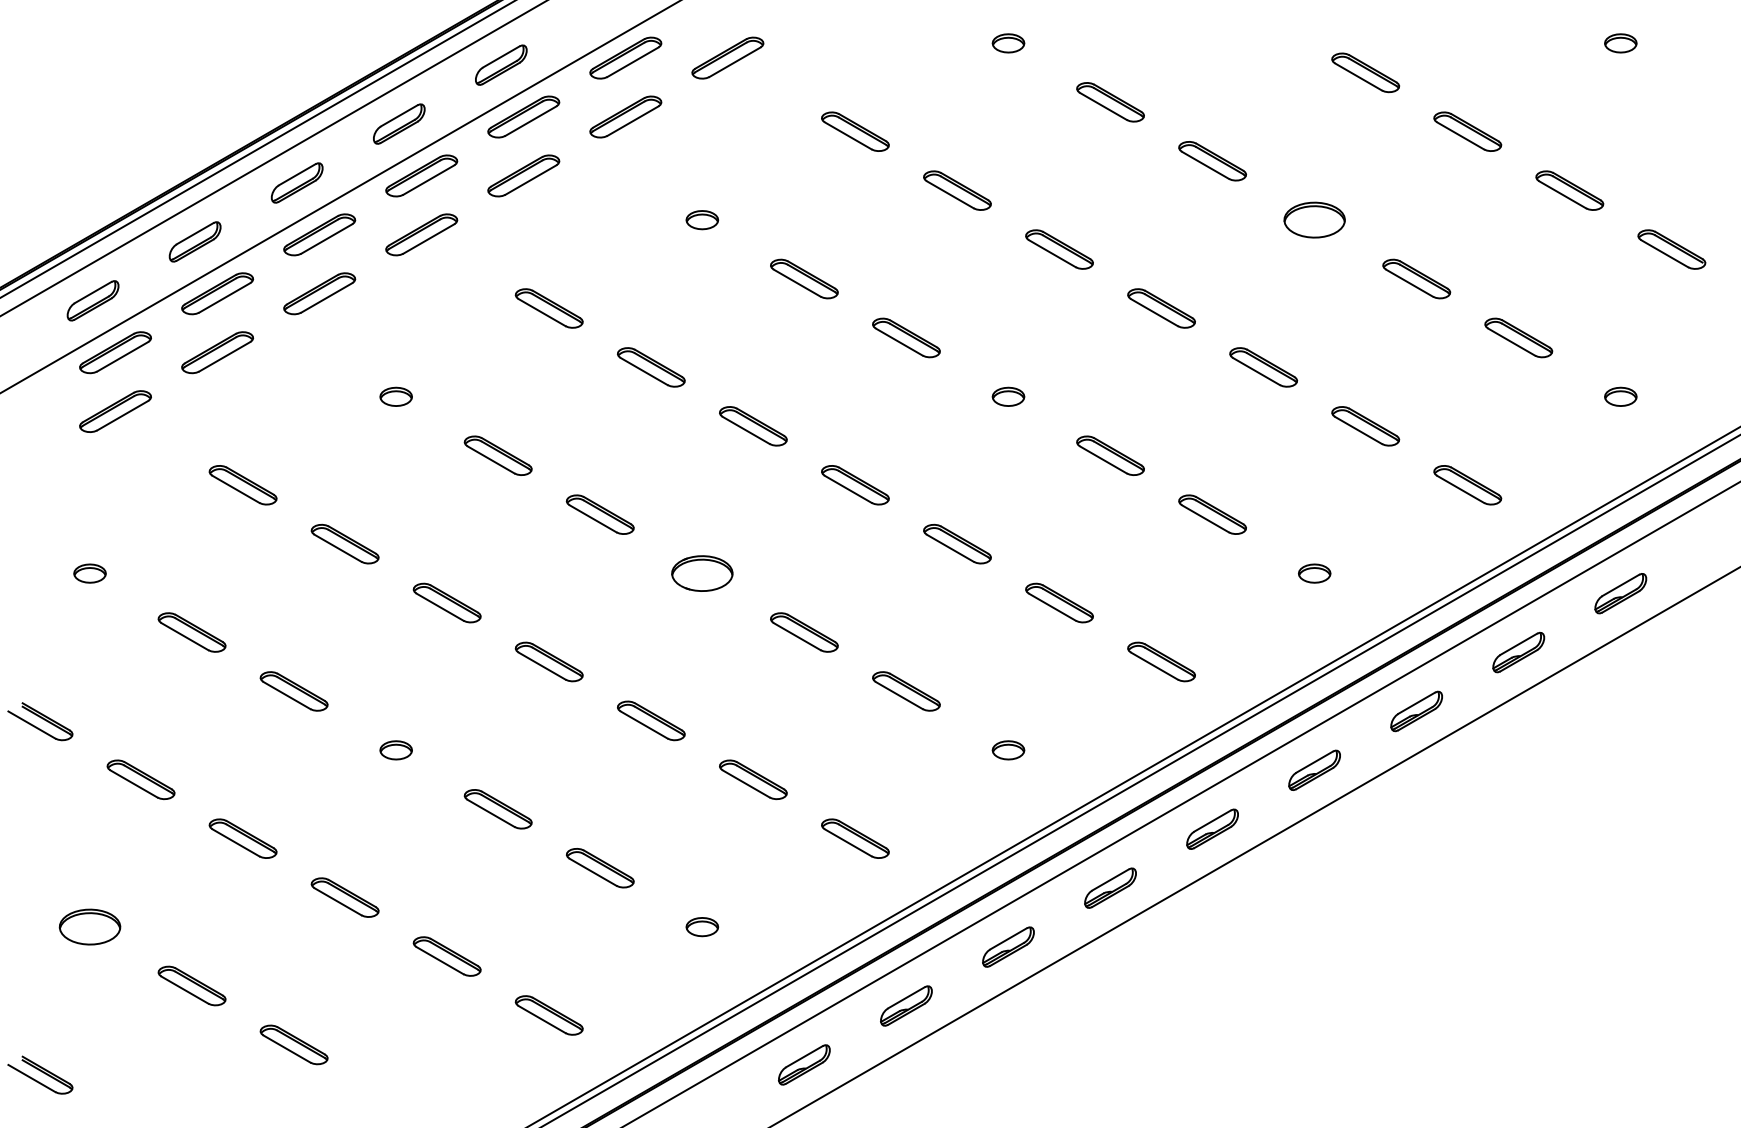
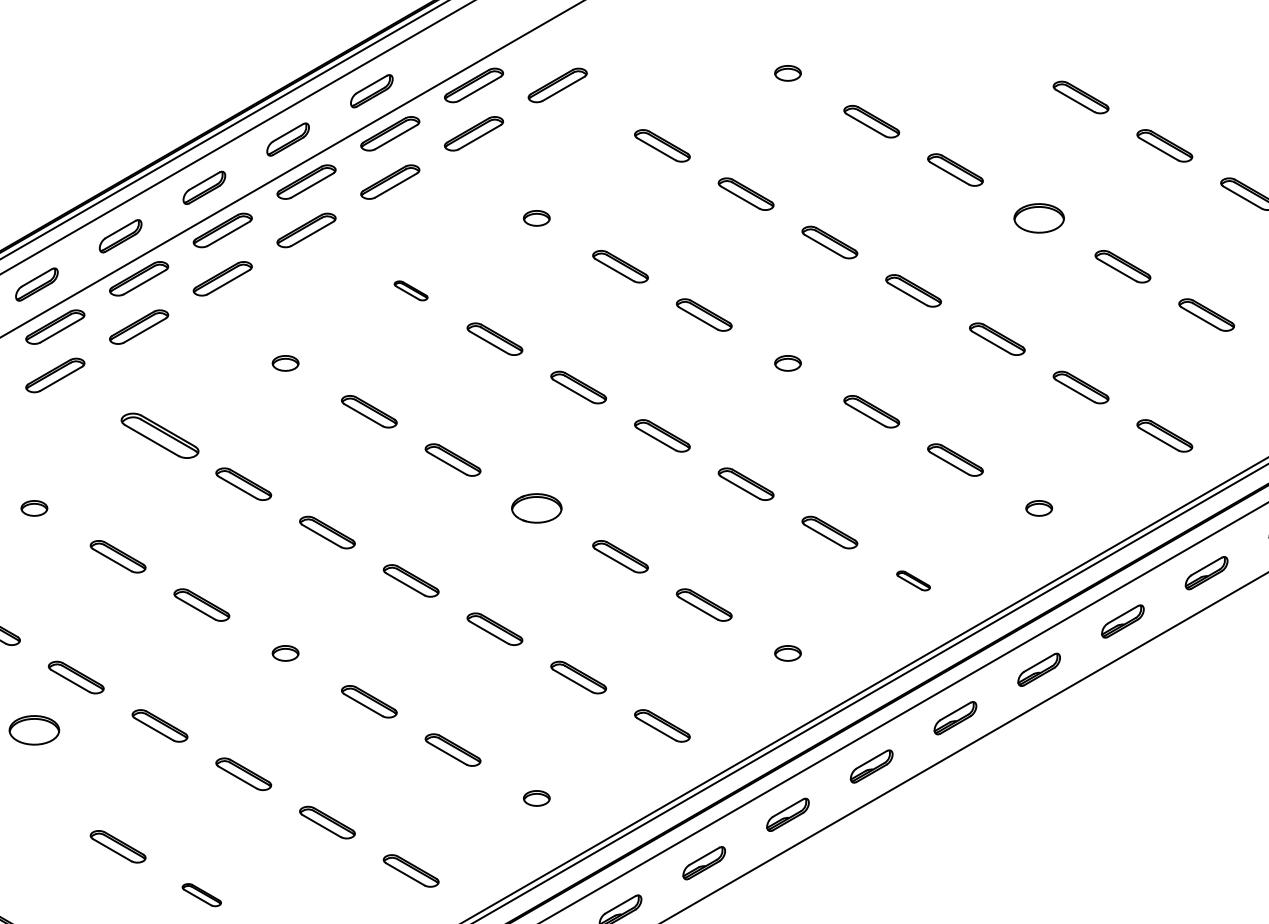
part: (548, 308) -> (410, 290), size x0.6
part: (242, 485) -> (159, 436), size x1.4
part: (1161, 661) -> (913, 580), size x0.6
part: (89, 926) -> (33, 729), moved
part: (293, 1044) -> (201, 894), size x0.7

